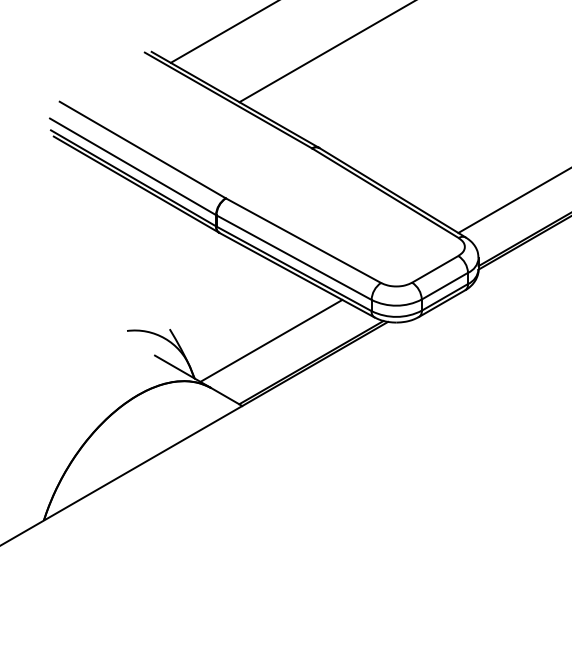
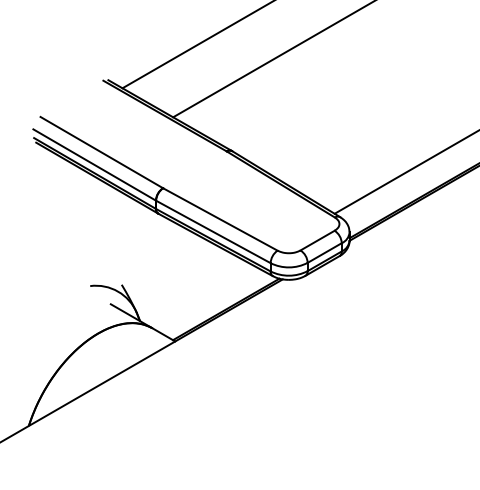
line: (271, 341) -> (196, 293), removed

